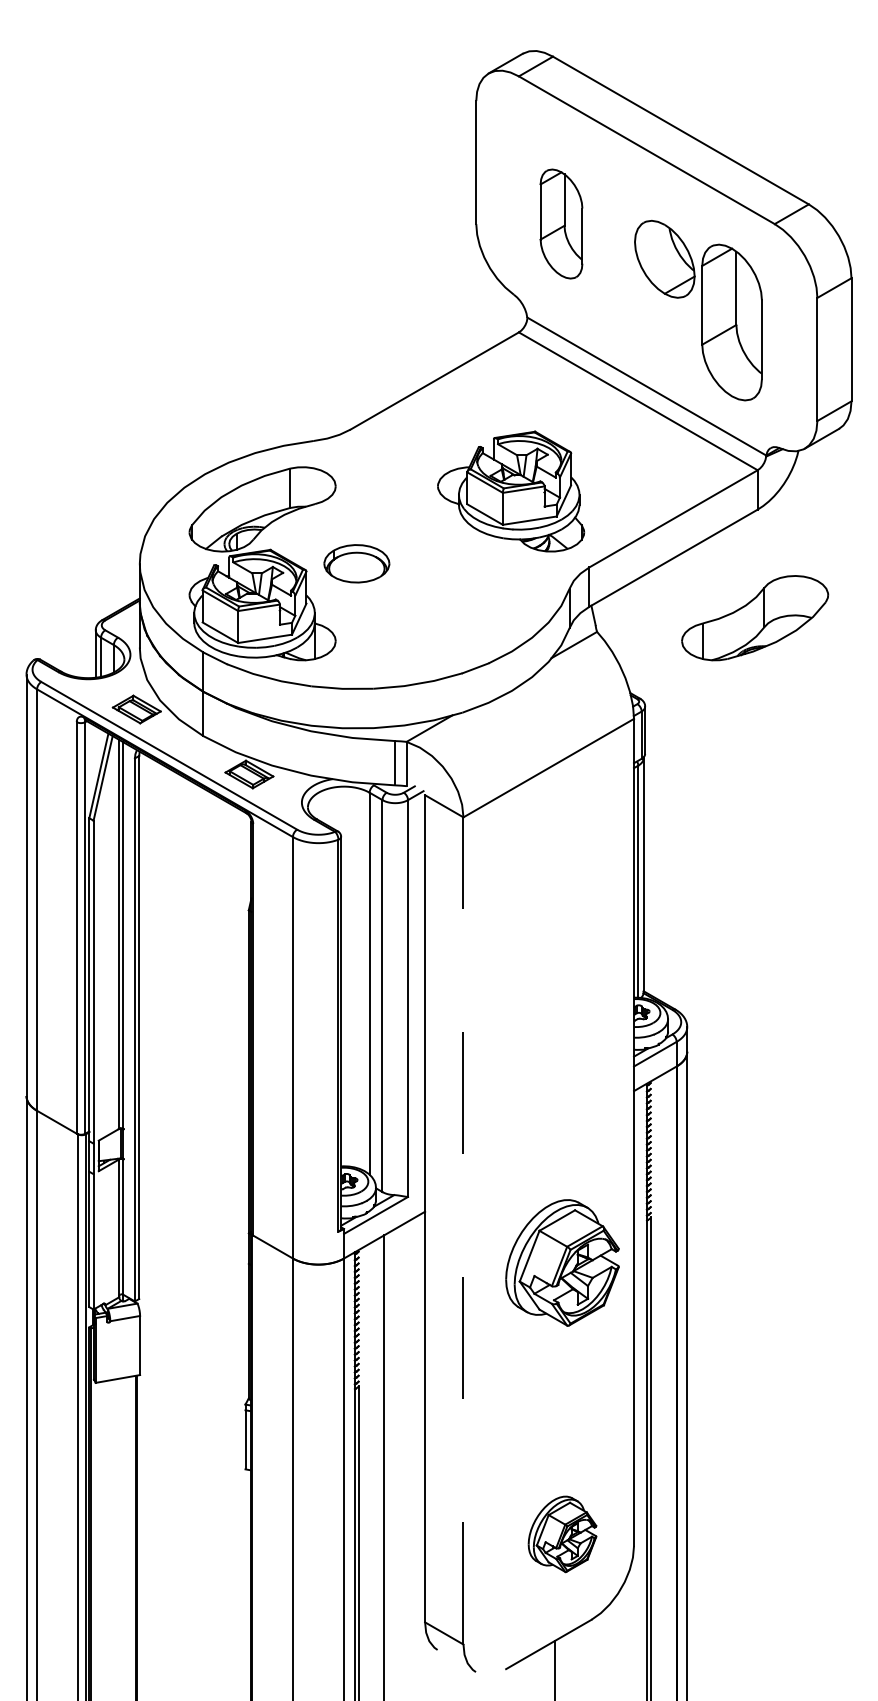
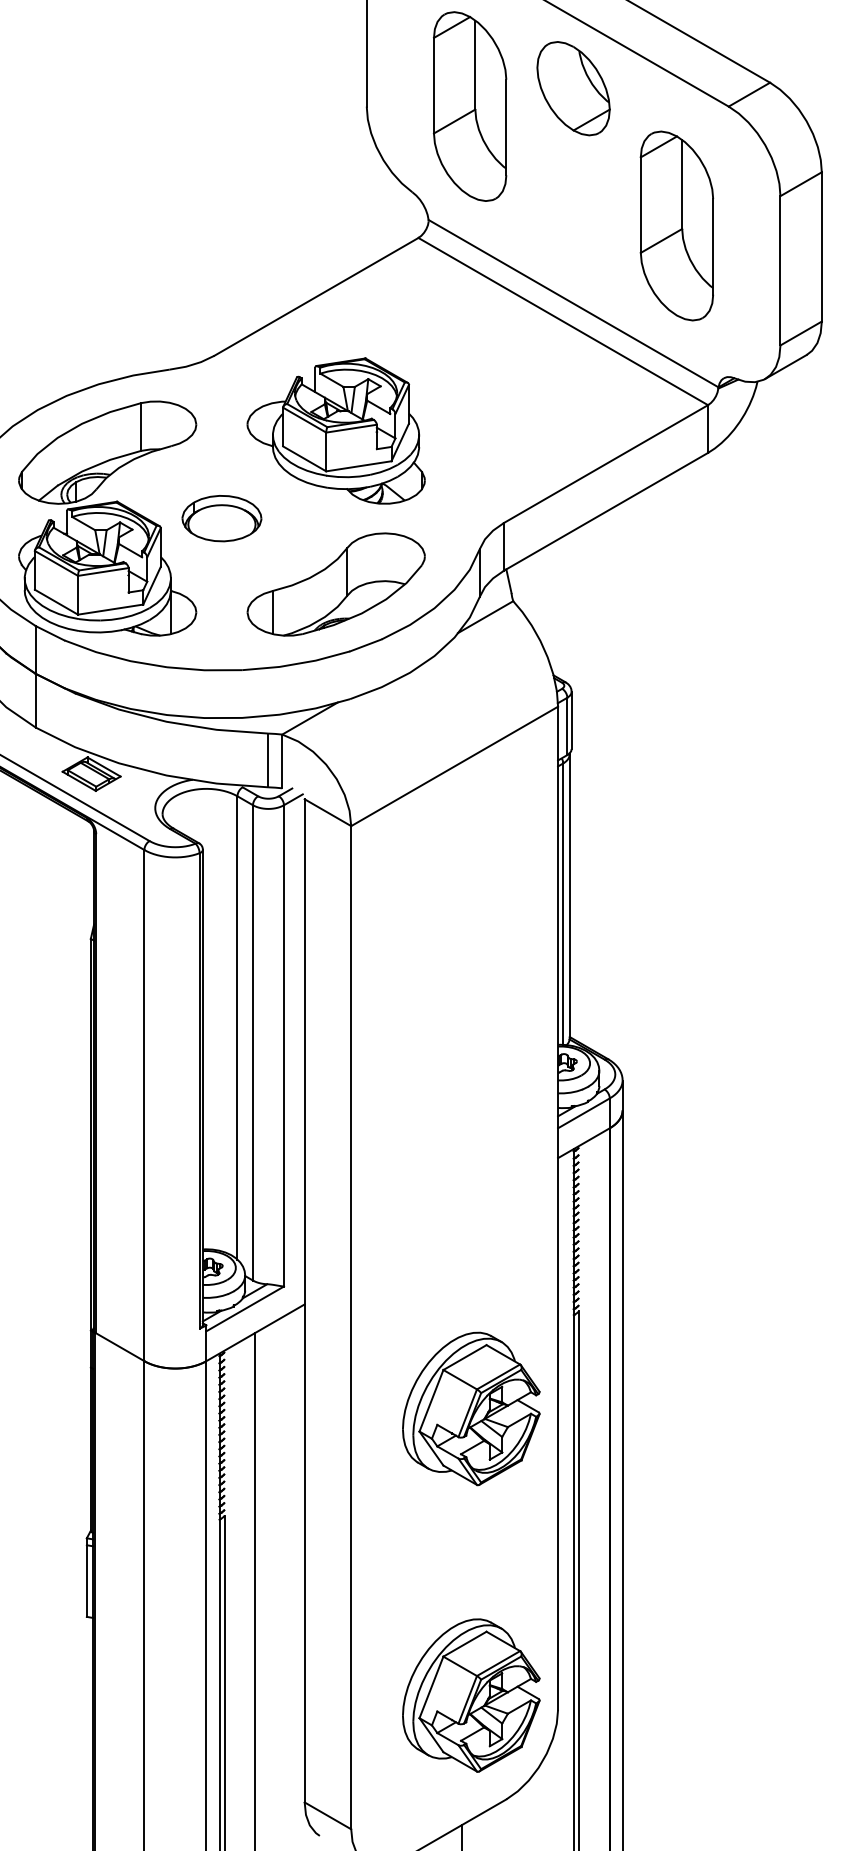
part: (561, 223) -> (470, 105), size x1.43
part: (664, 258) -> (573, 87), moved
part: (511, 491) -> (336, 430), moved
part: (755, 618) -> (336, 584), moved
line: (463, 1230) -> (351, 1327), dashed -> solid
part: (562, 1262) -> (471, 1408), moved
part: (562, 1534) -> (471, 1695), size x1.67

